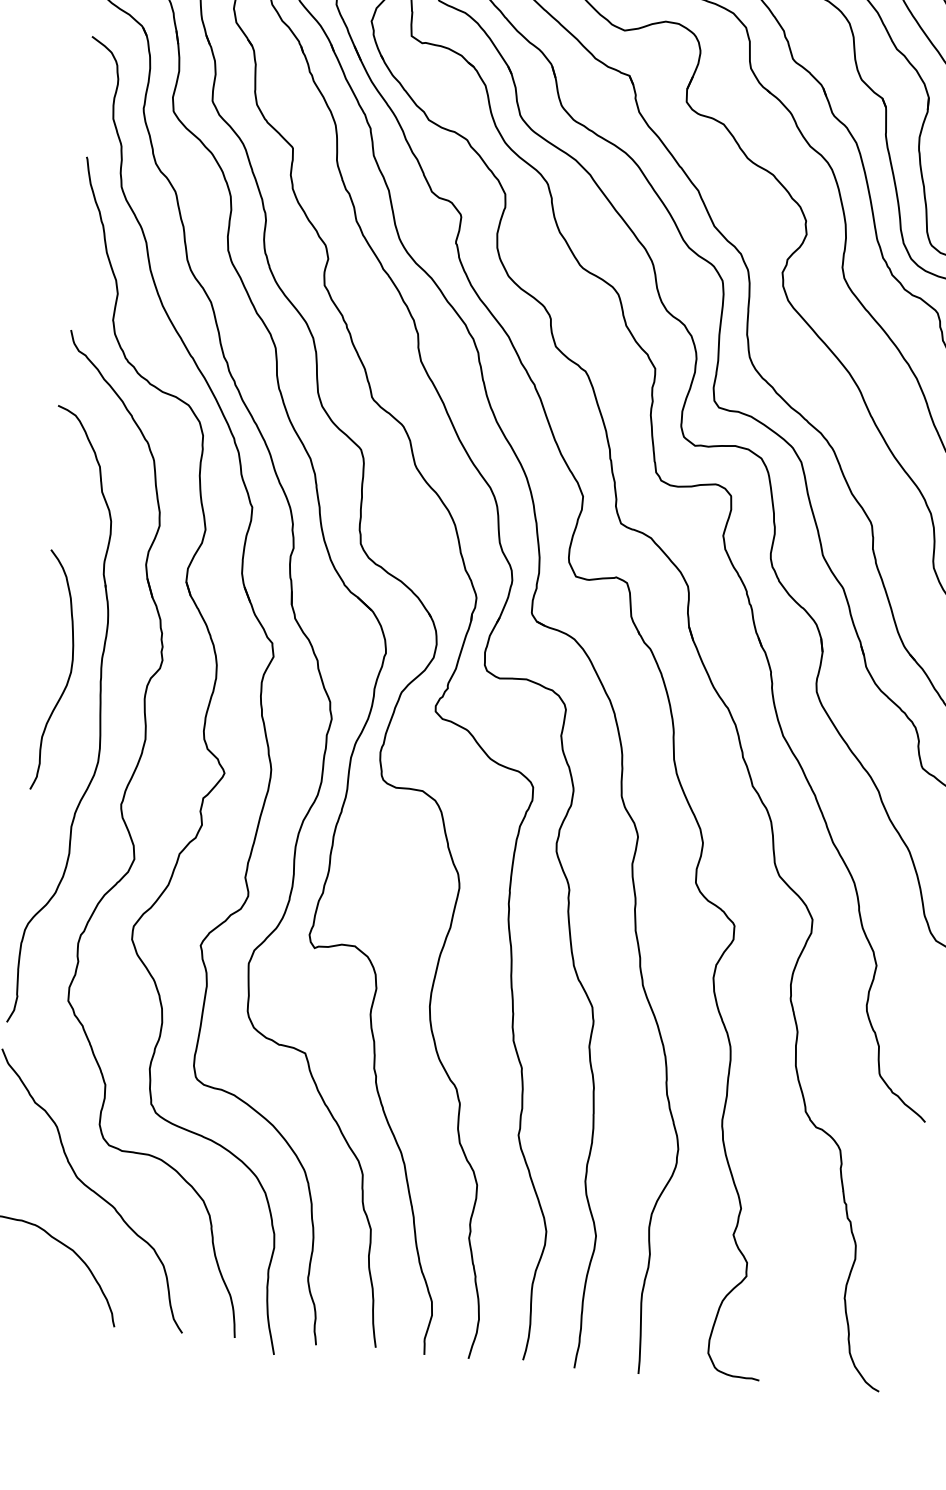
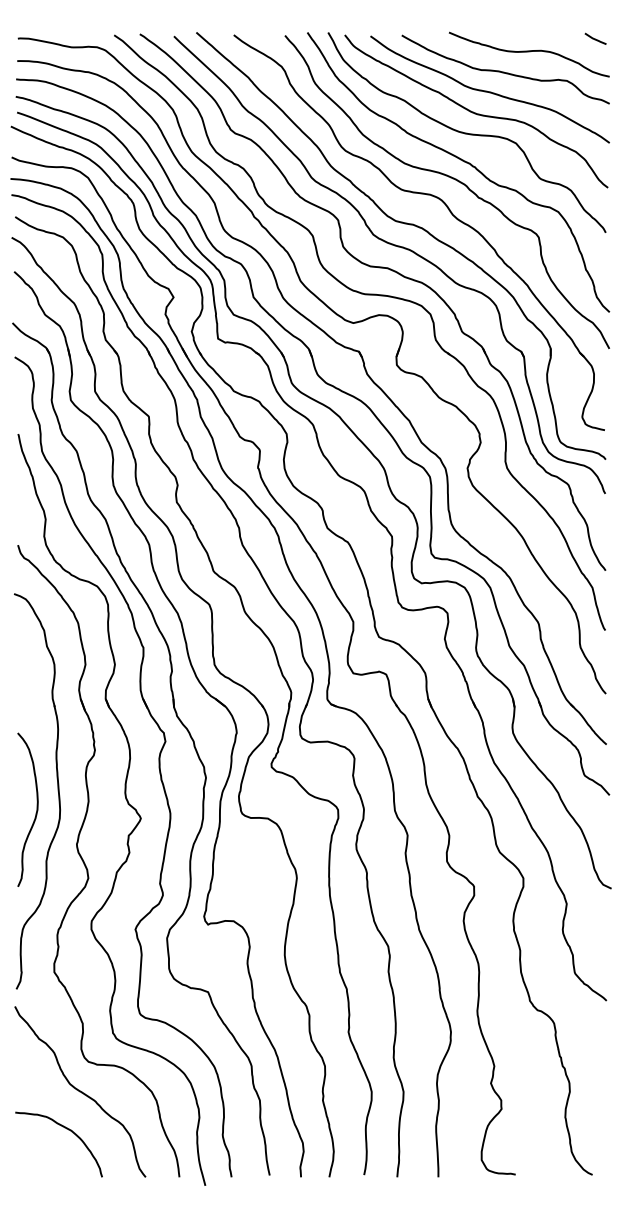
curve: (67, 677) -> (35, 813), moved

